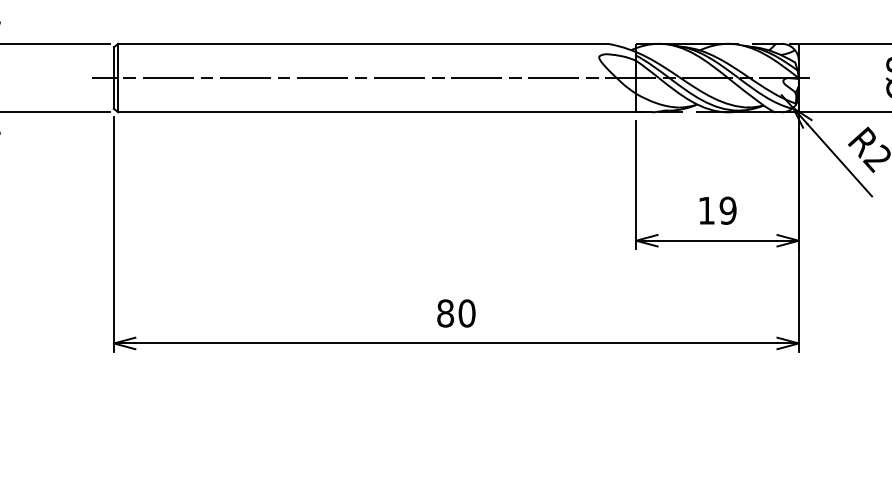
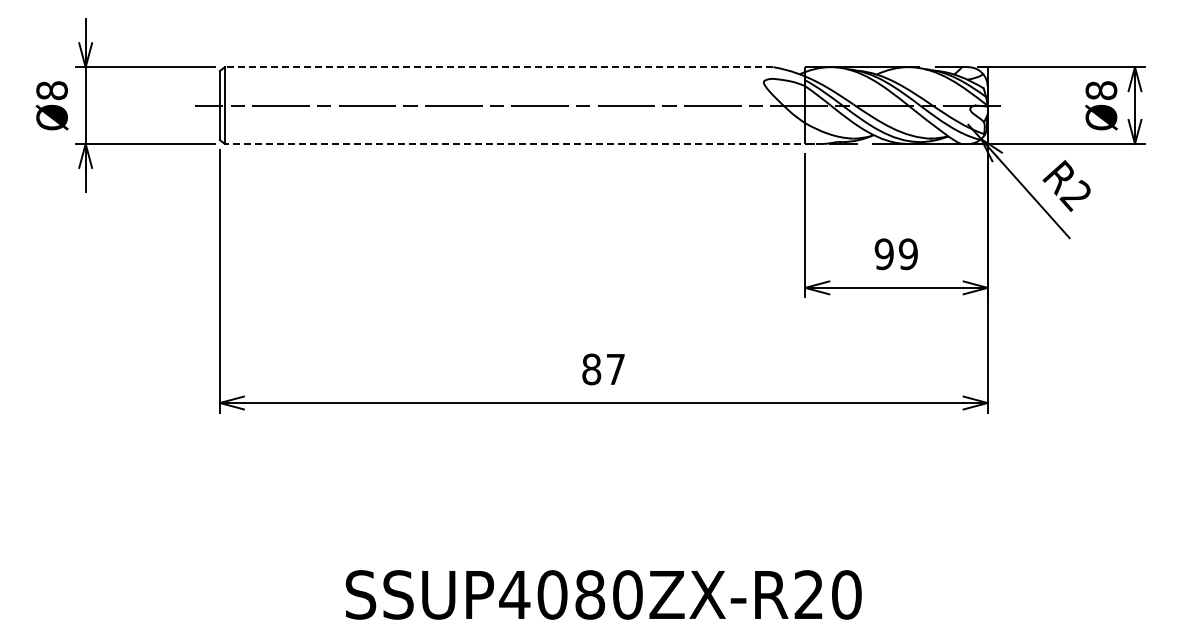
line: (362, 44) -> (498, 67), solid -> dashed
line: (384, 111) -> (523, 143), solid -> dashed
text: (705, 210) -> (883, 254), 19 -> 99
text: (466, 313) -> (615, 369), 80 -> 87

